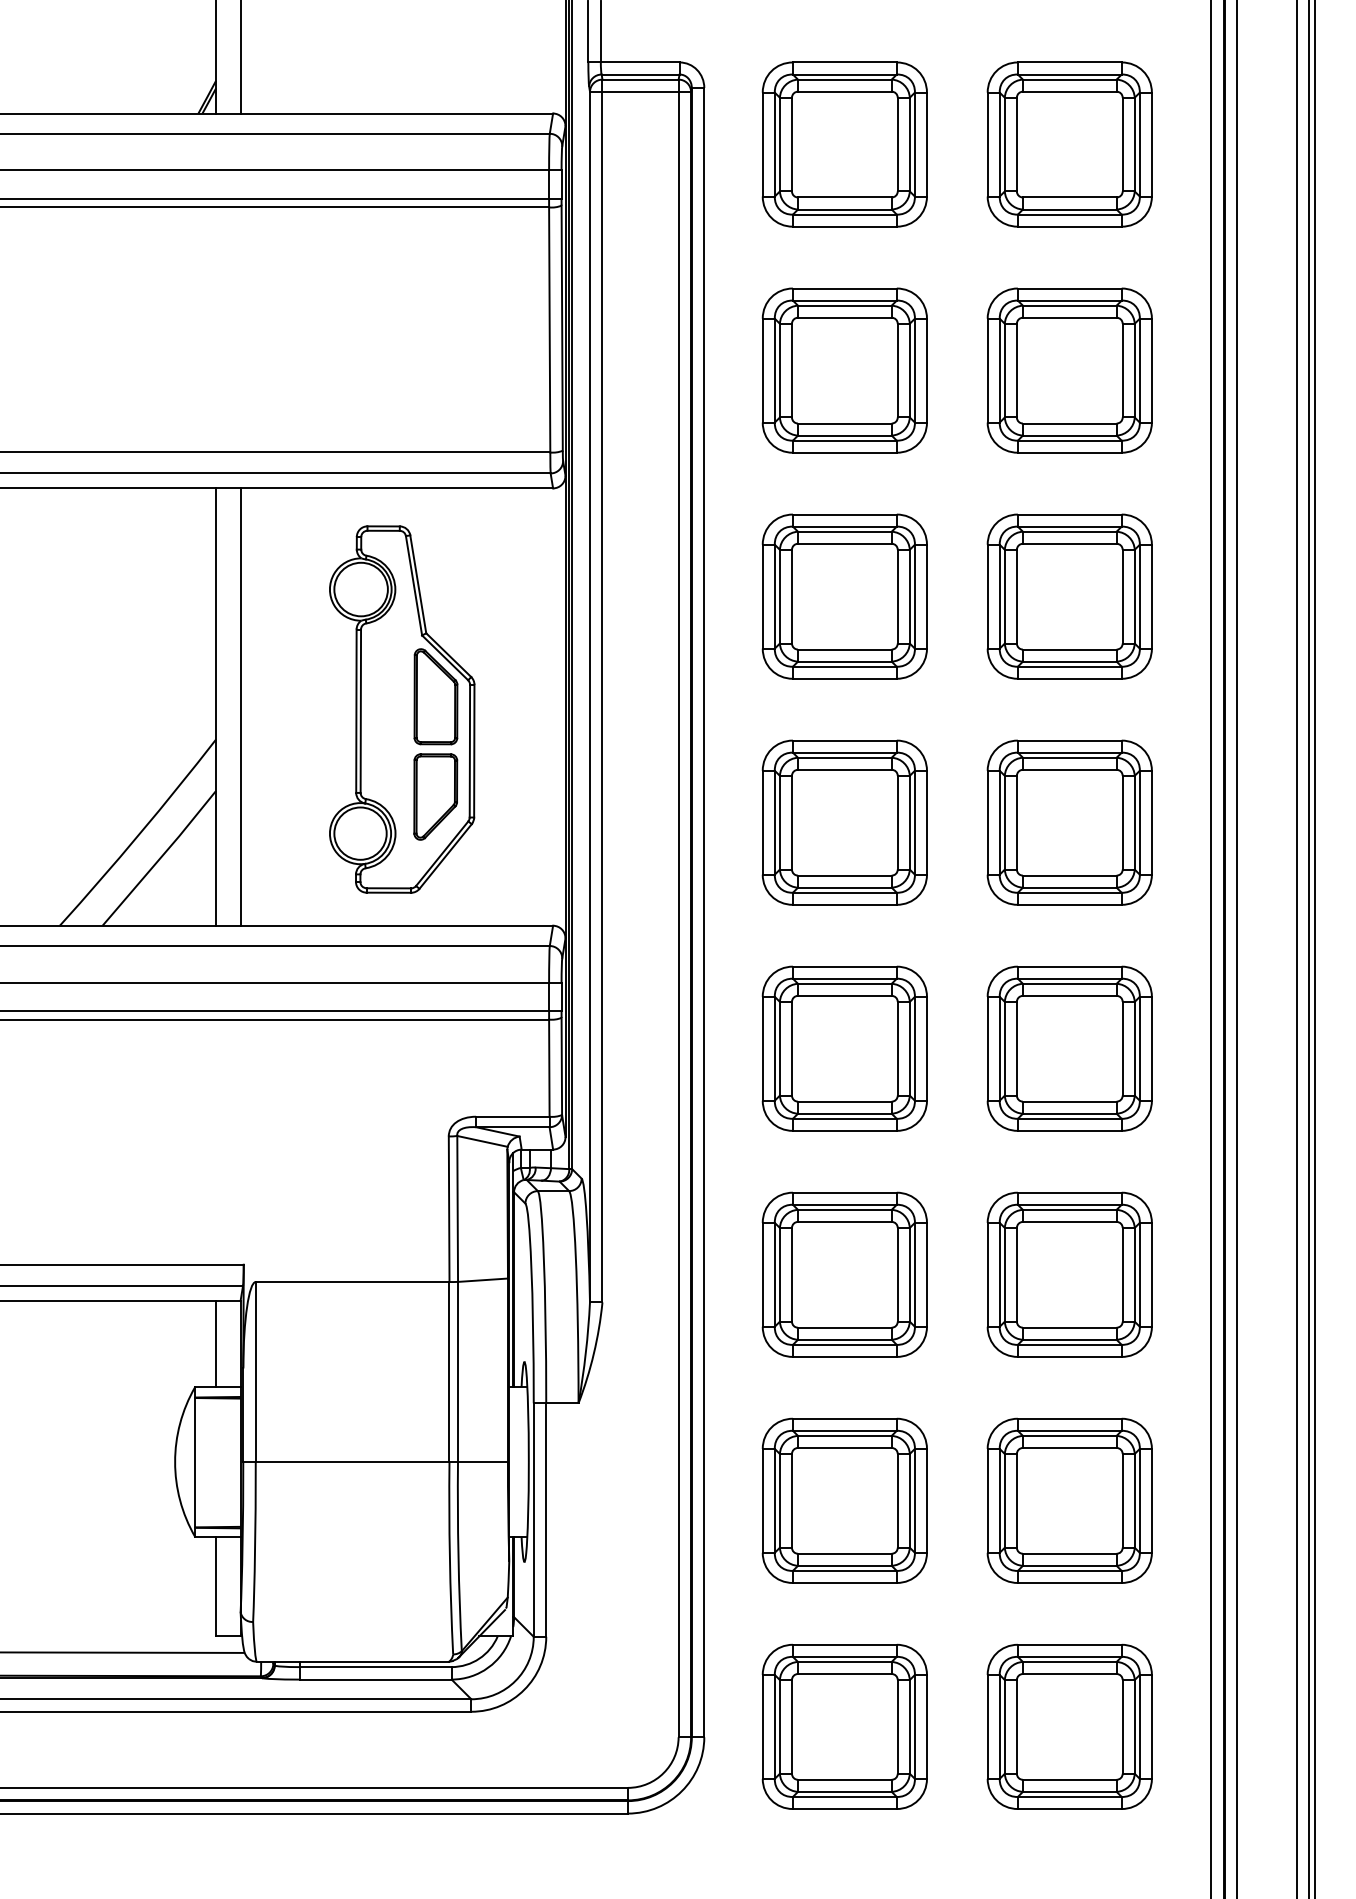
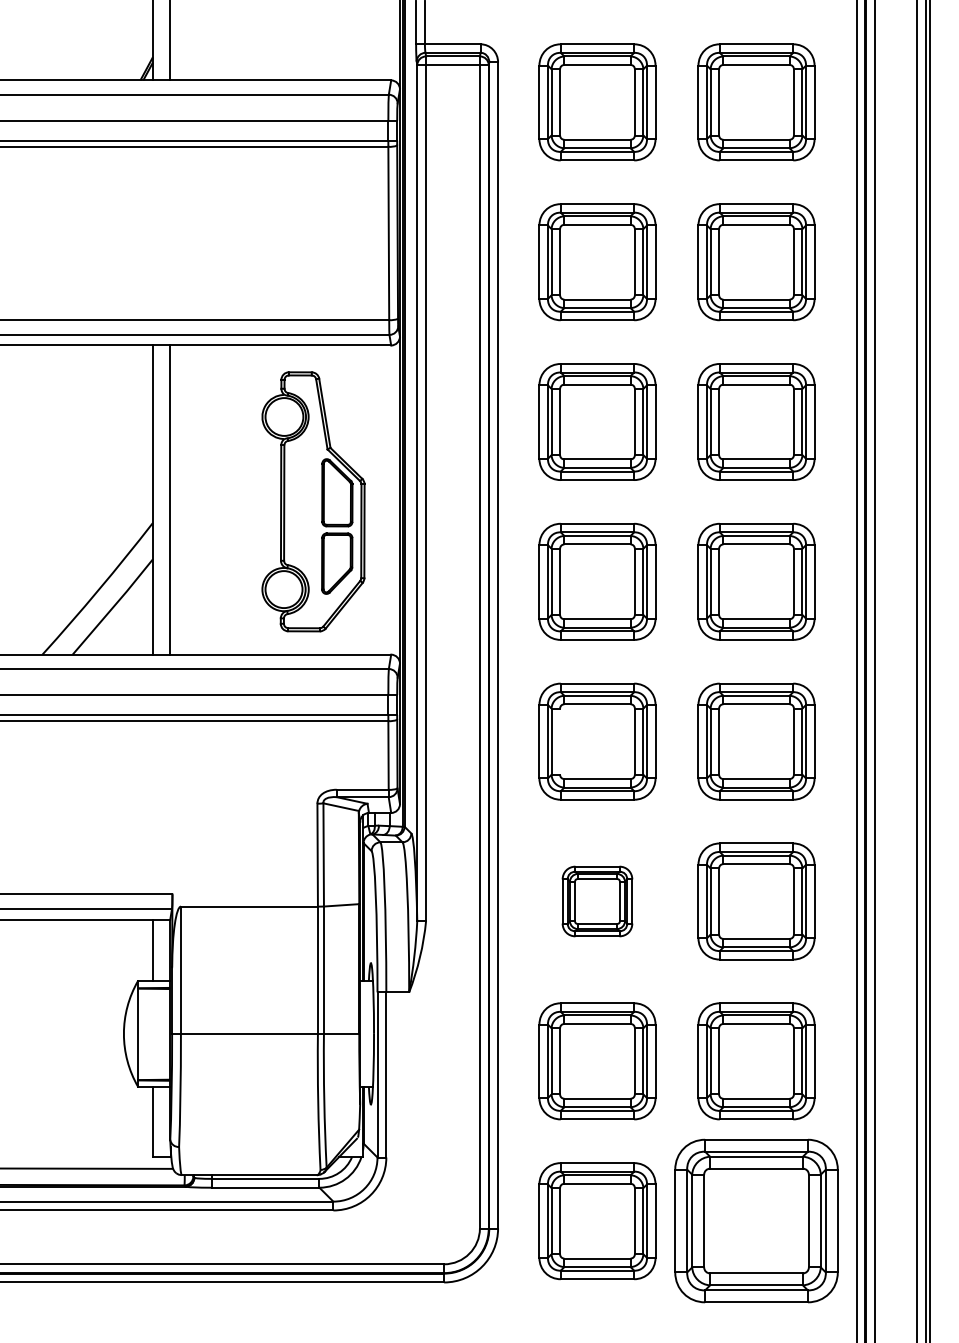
part: (402, 709) -> (313, 501), moved
line: (792, 1048) -> (560, 741), removed
part: (844, 1274) -> (597, 901), size x0.6
part: (1069, 1727) -> (756, 1221), size x1.4

